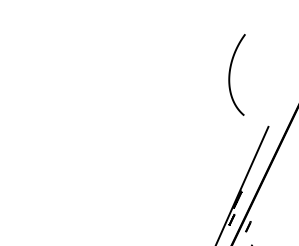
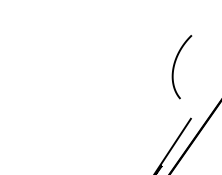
curve: (230, 74) -> (174, 64), moved

